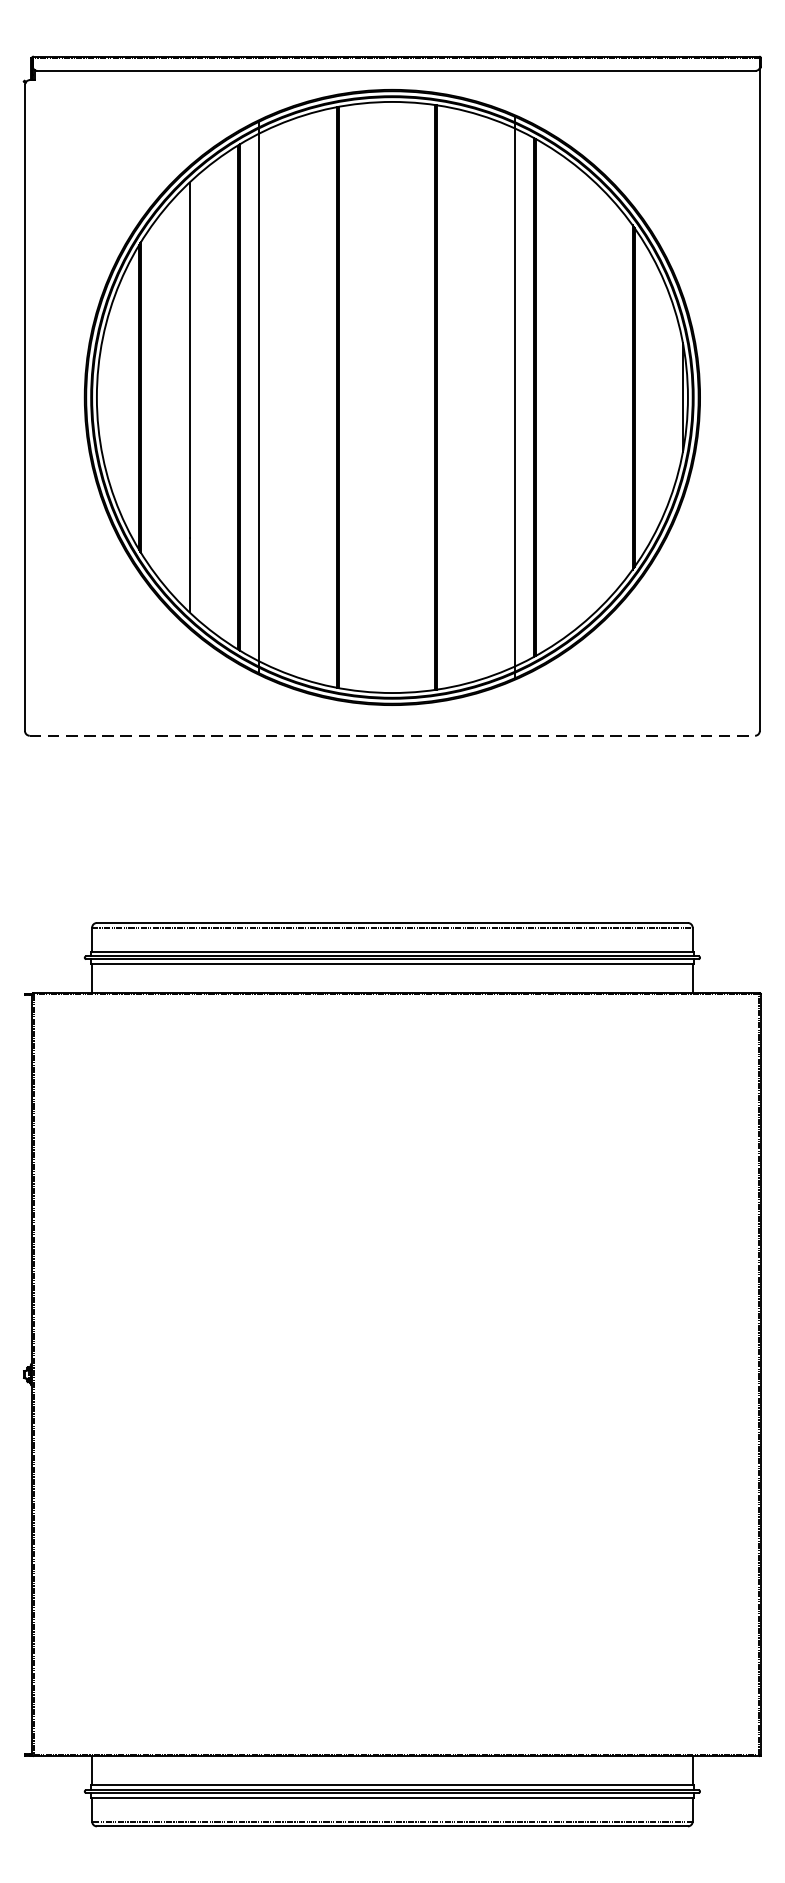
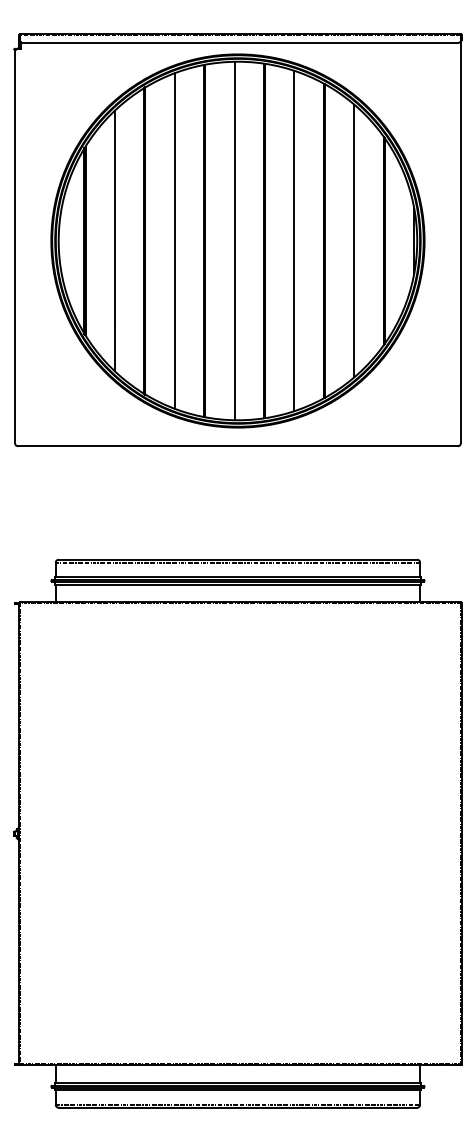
line: (258, 396) -> (174, 240), moved
line: (386, 396) -> (234, 240), added
line: (515, 396) -> (294, 240), moved
line: (584, 396) -> (354, 240), added
line: (391, 736) -> (237, 446), dashed -> solid

